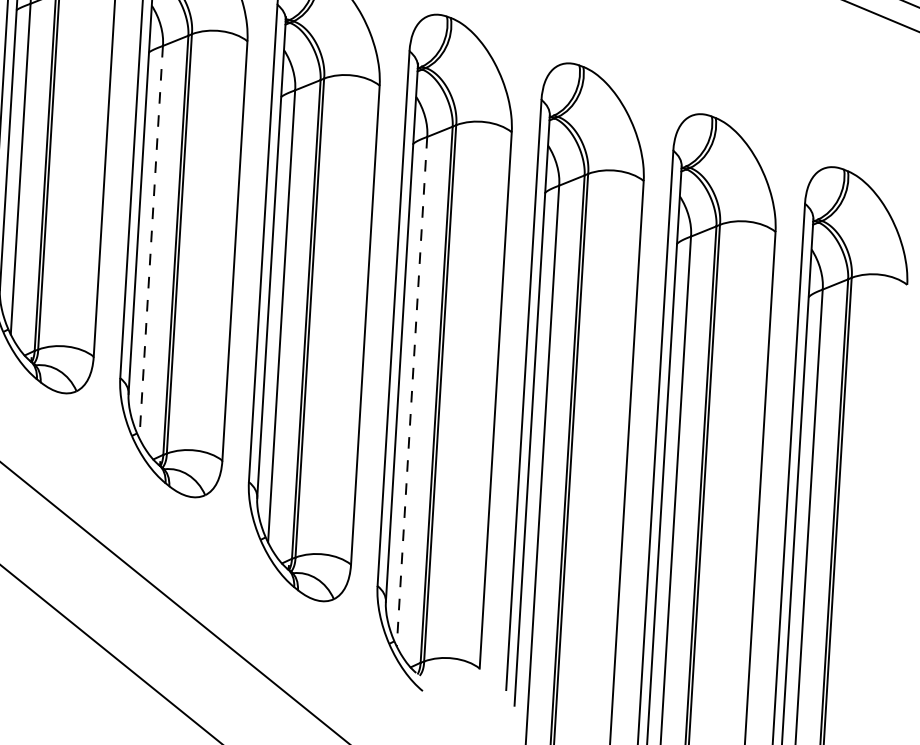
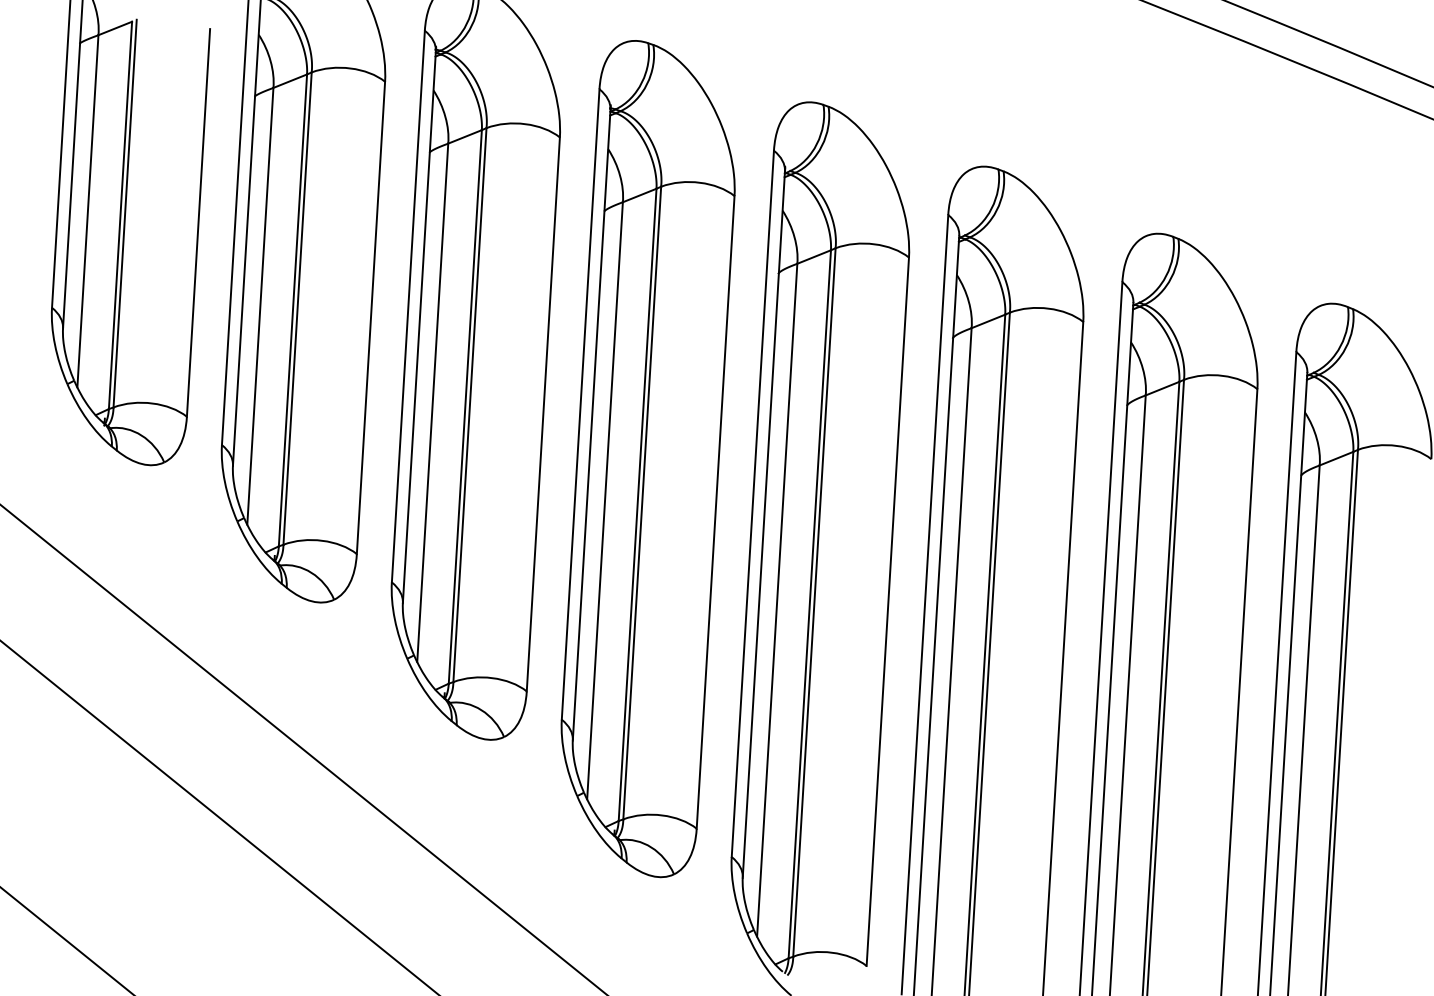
line: (151, 241) -> (432, 402), dashed -> solid
line: (412, 391) -> (777, 600), dashed -> solid

